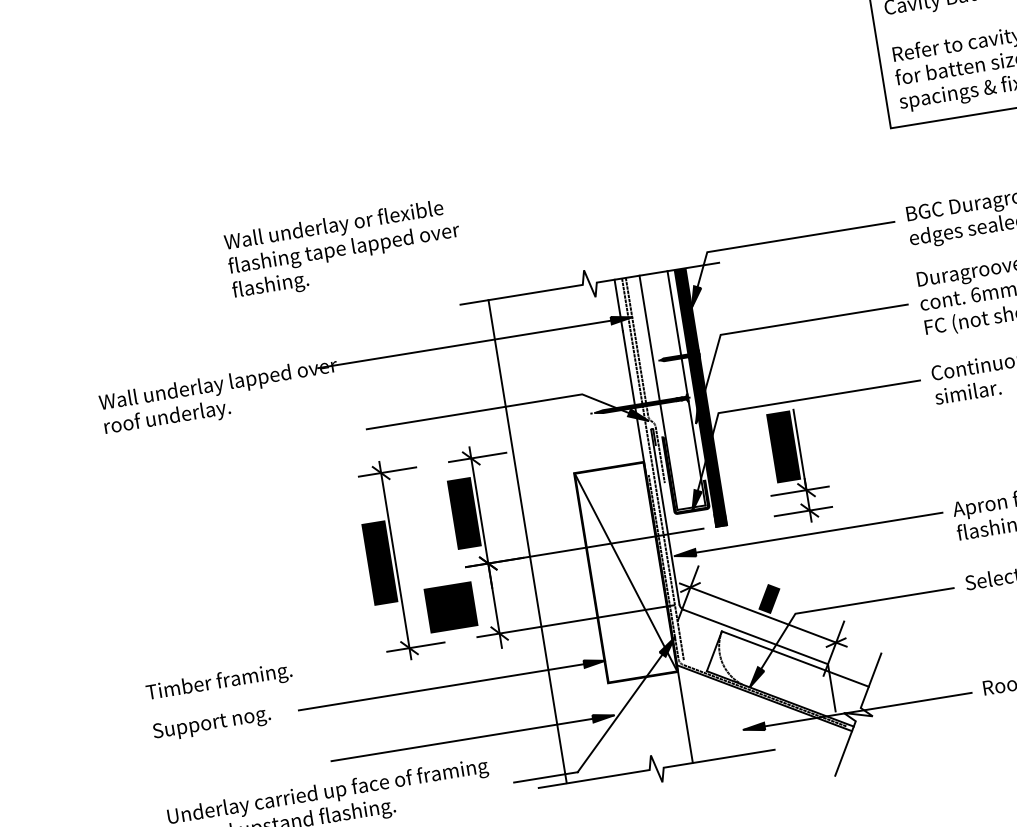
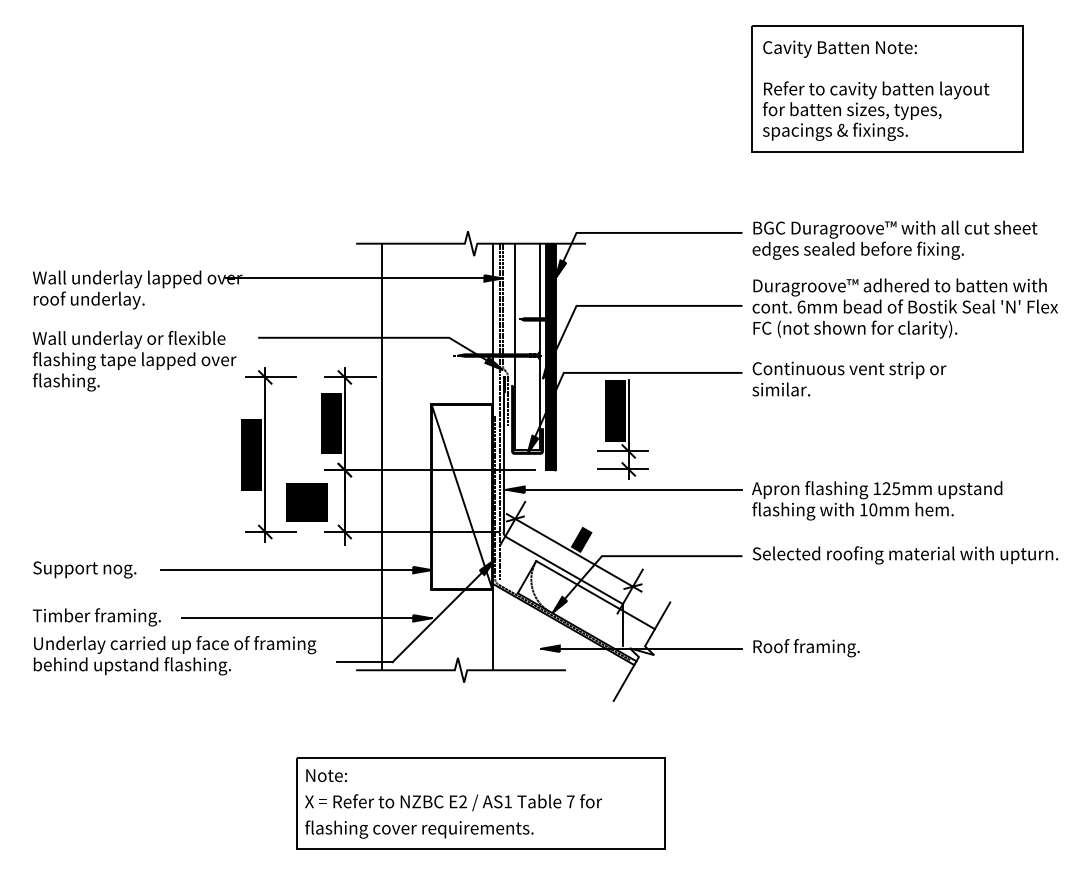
text: (344, 250) -> (134, 361), moved
text: (218, 683) -> (96, 617), moved

